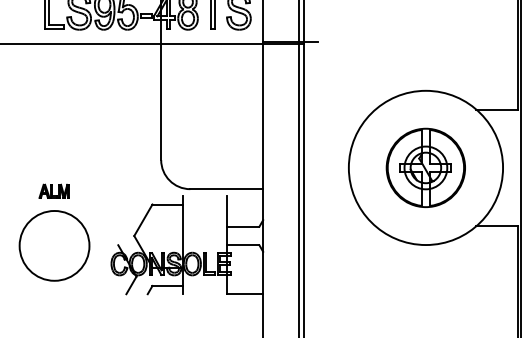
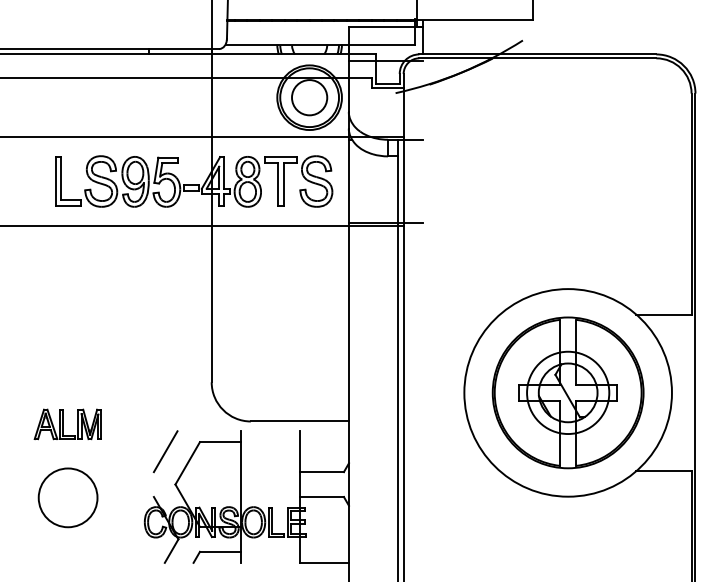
part: (425, 167) -> (567, 392), size x1.43
part: (54, 191) -> (67, 424), size x1.67
line: (126, 211) -> (165, 451), added
circle: (54, 245) -> (67, 497), size x0.62

